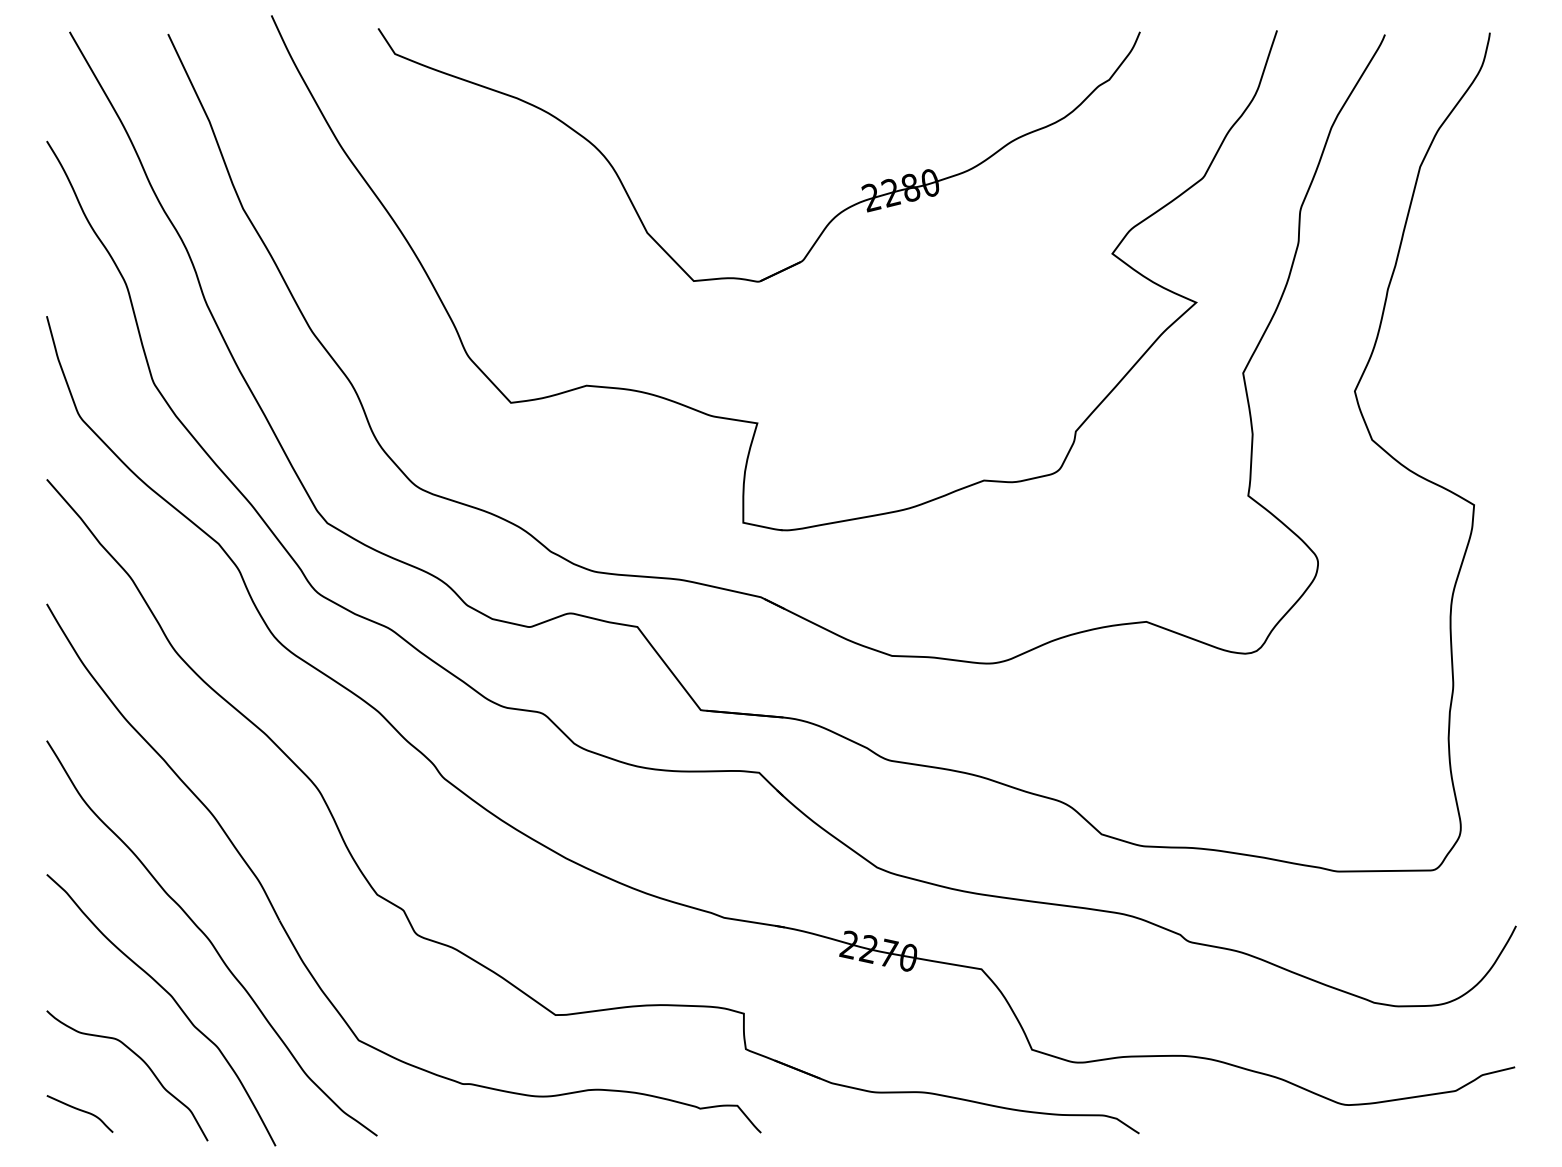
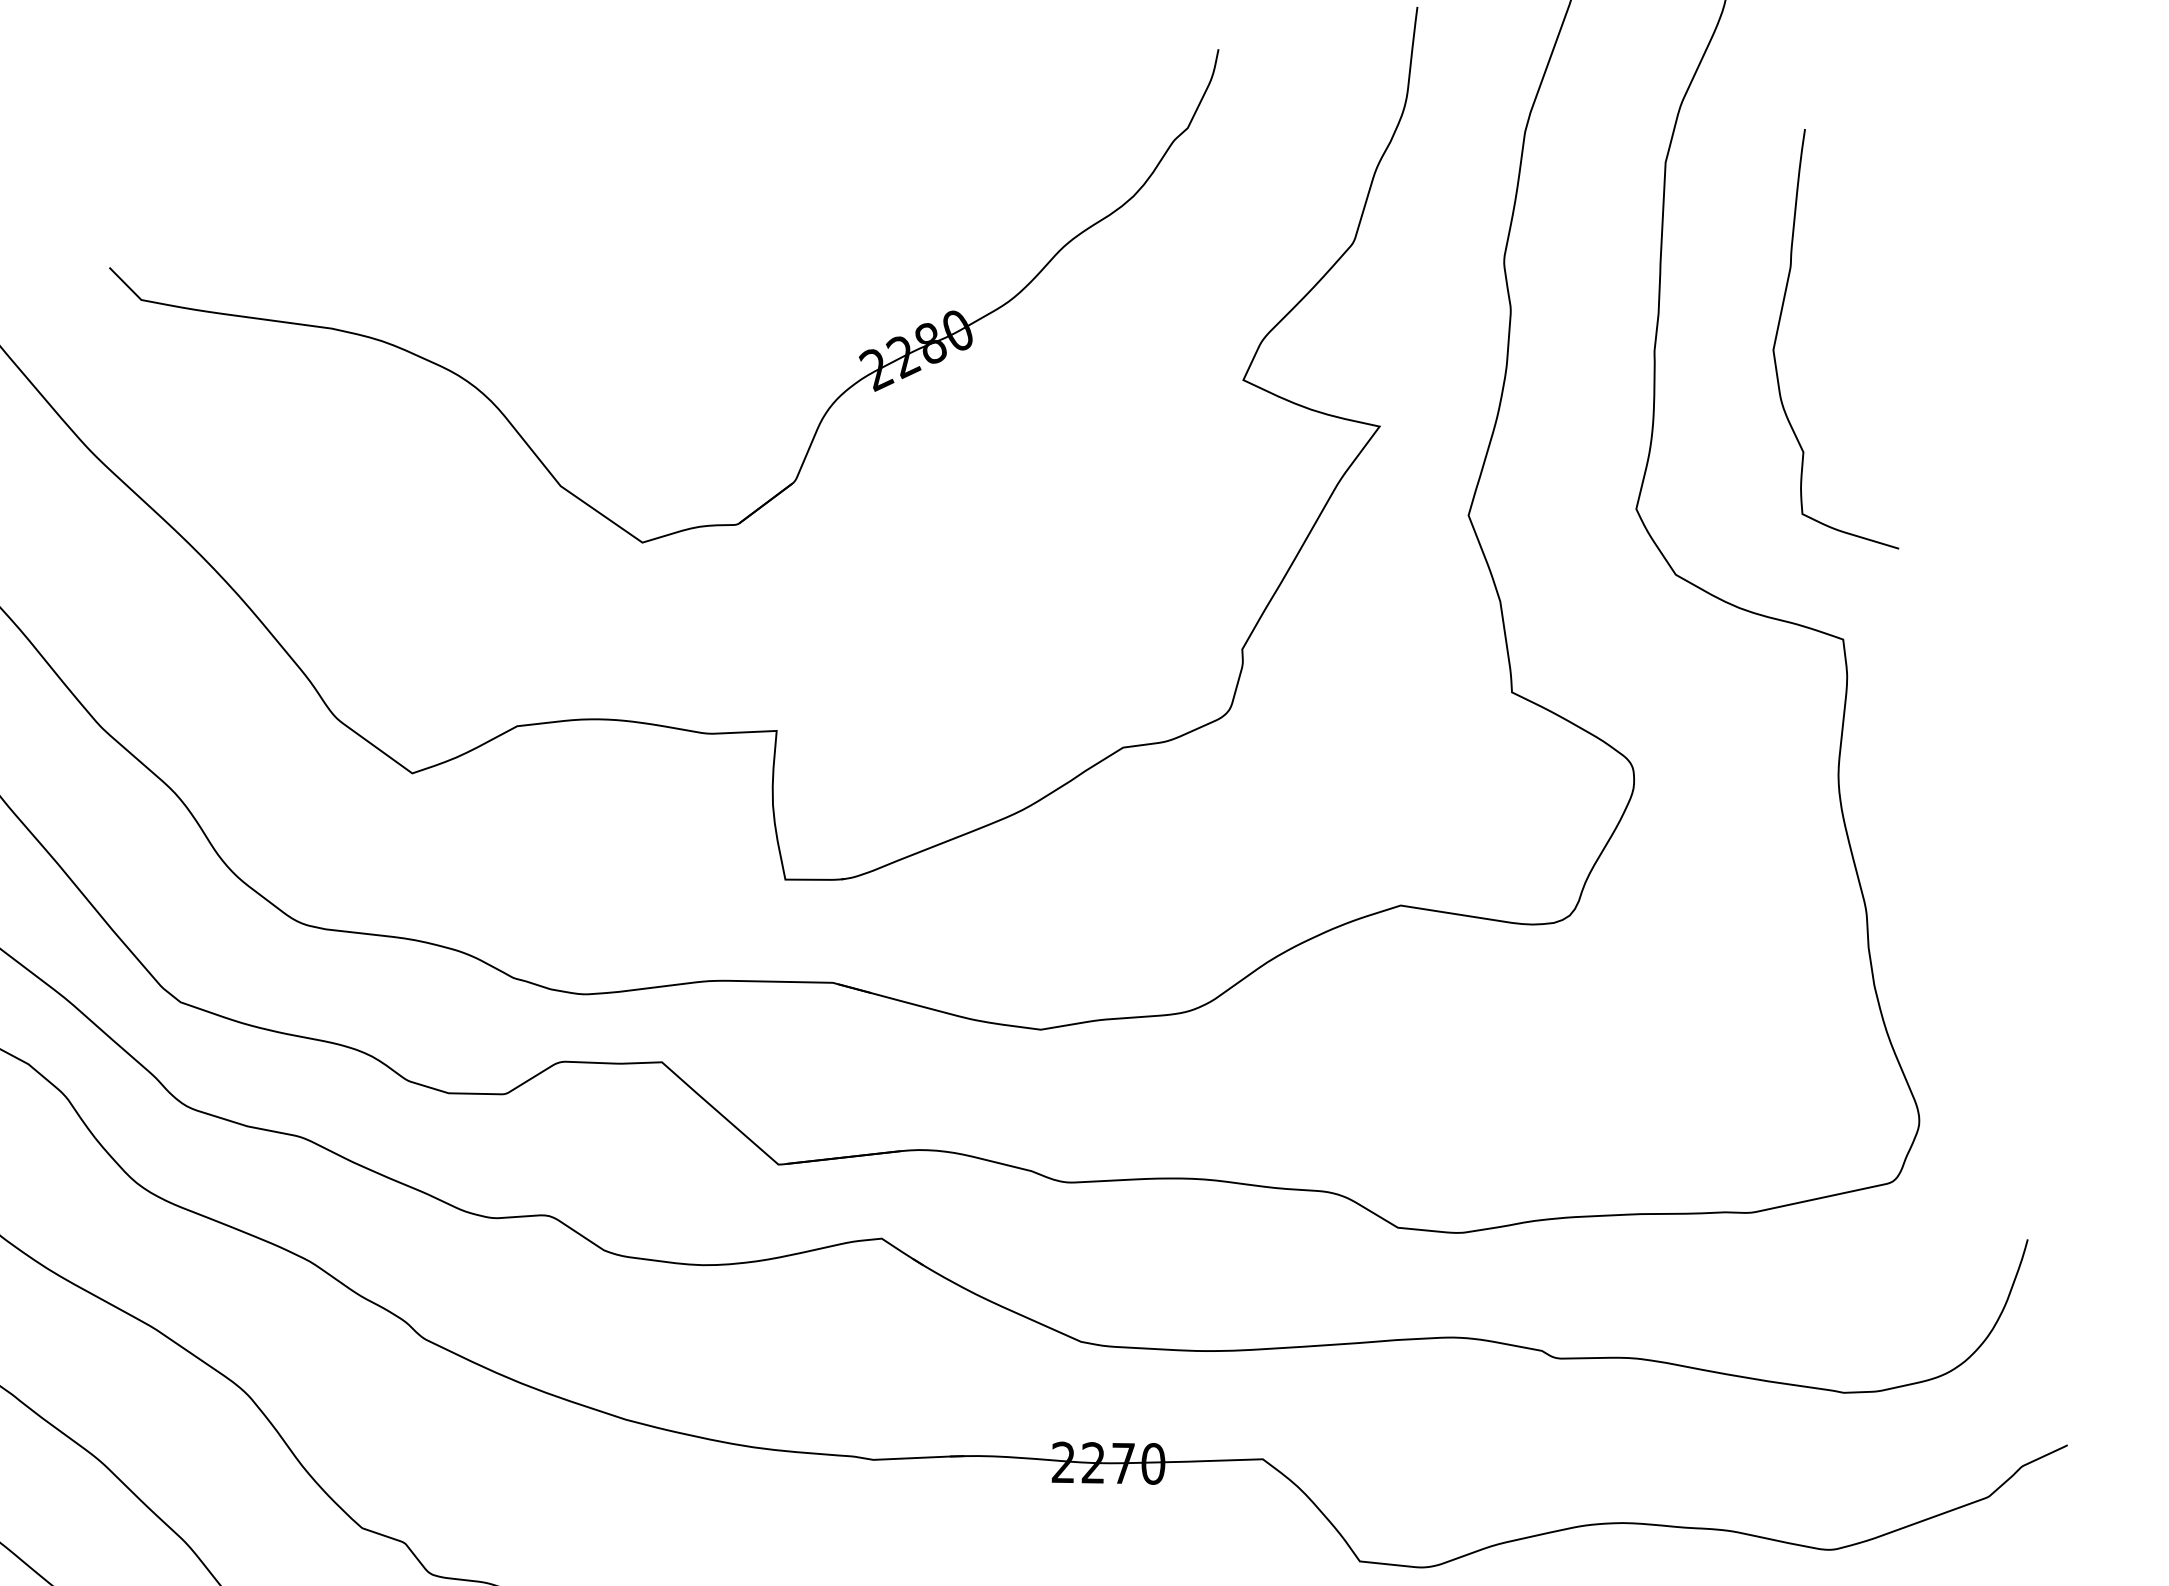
curve: (1470, 298) -> (1777, 340), added

